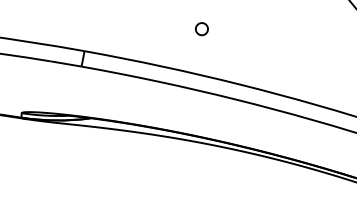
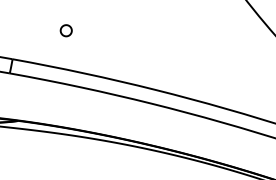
part: (201, 29) -> (65, 31), moved

